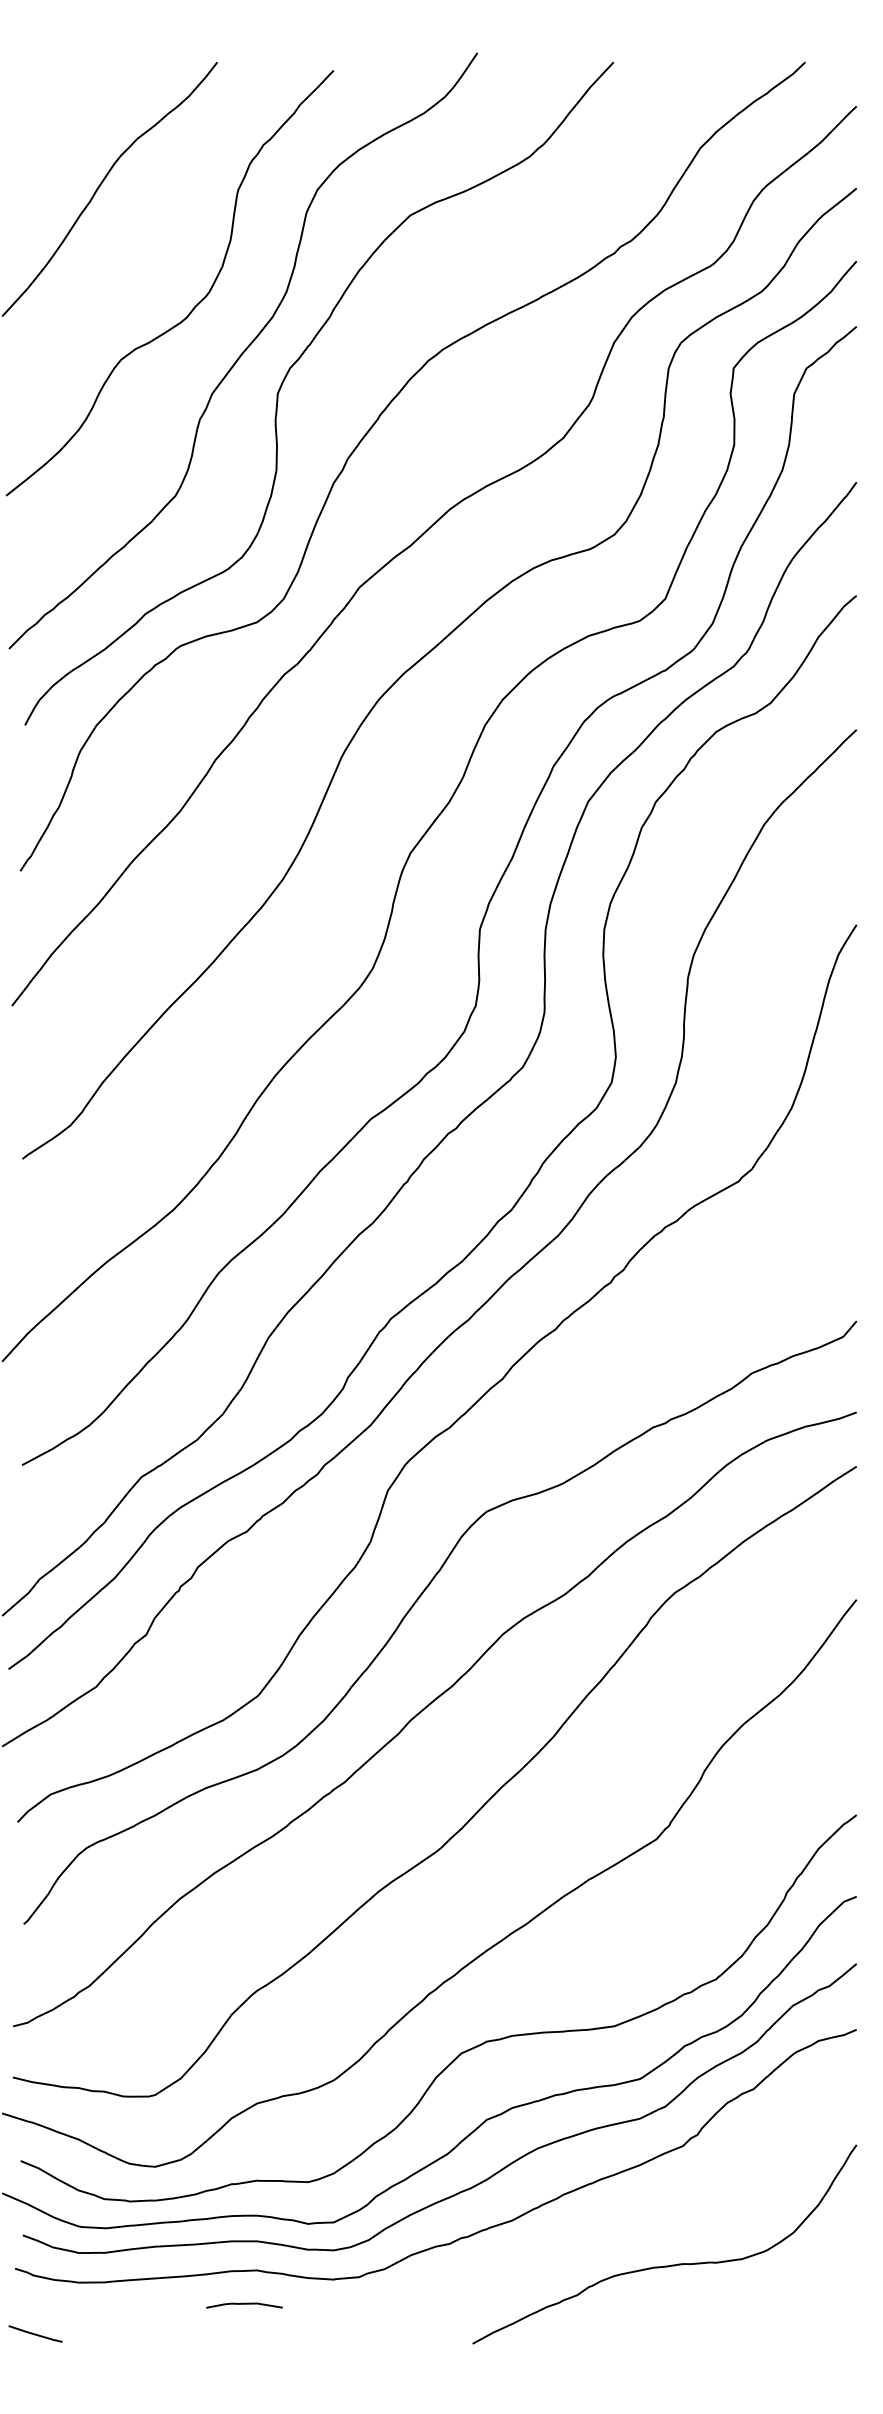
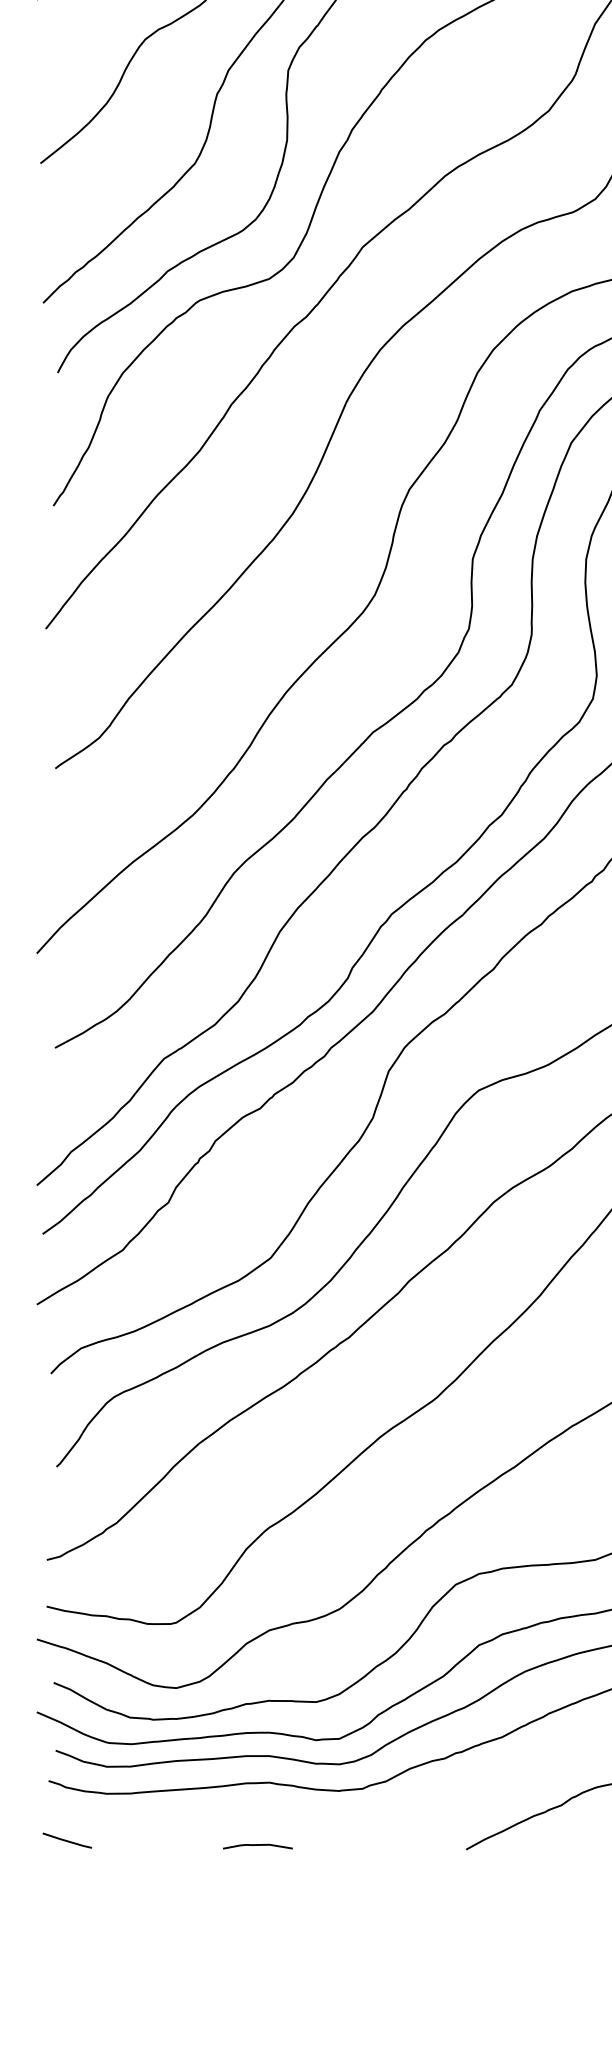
curve: (244, 2304) -> (257, 1845), moved

